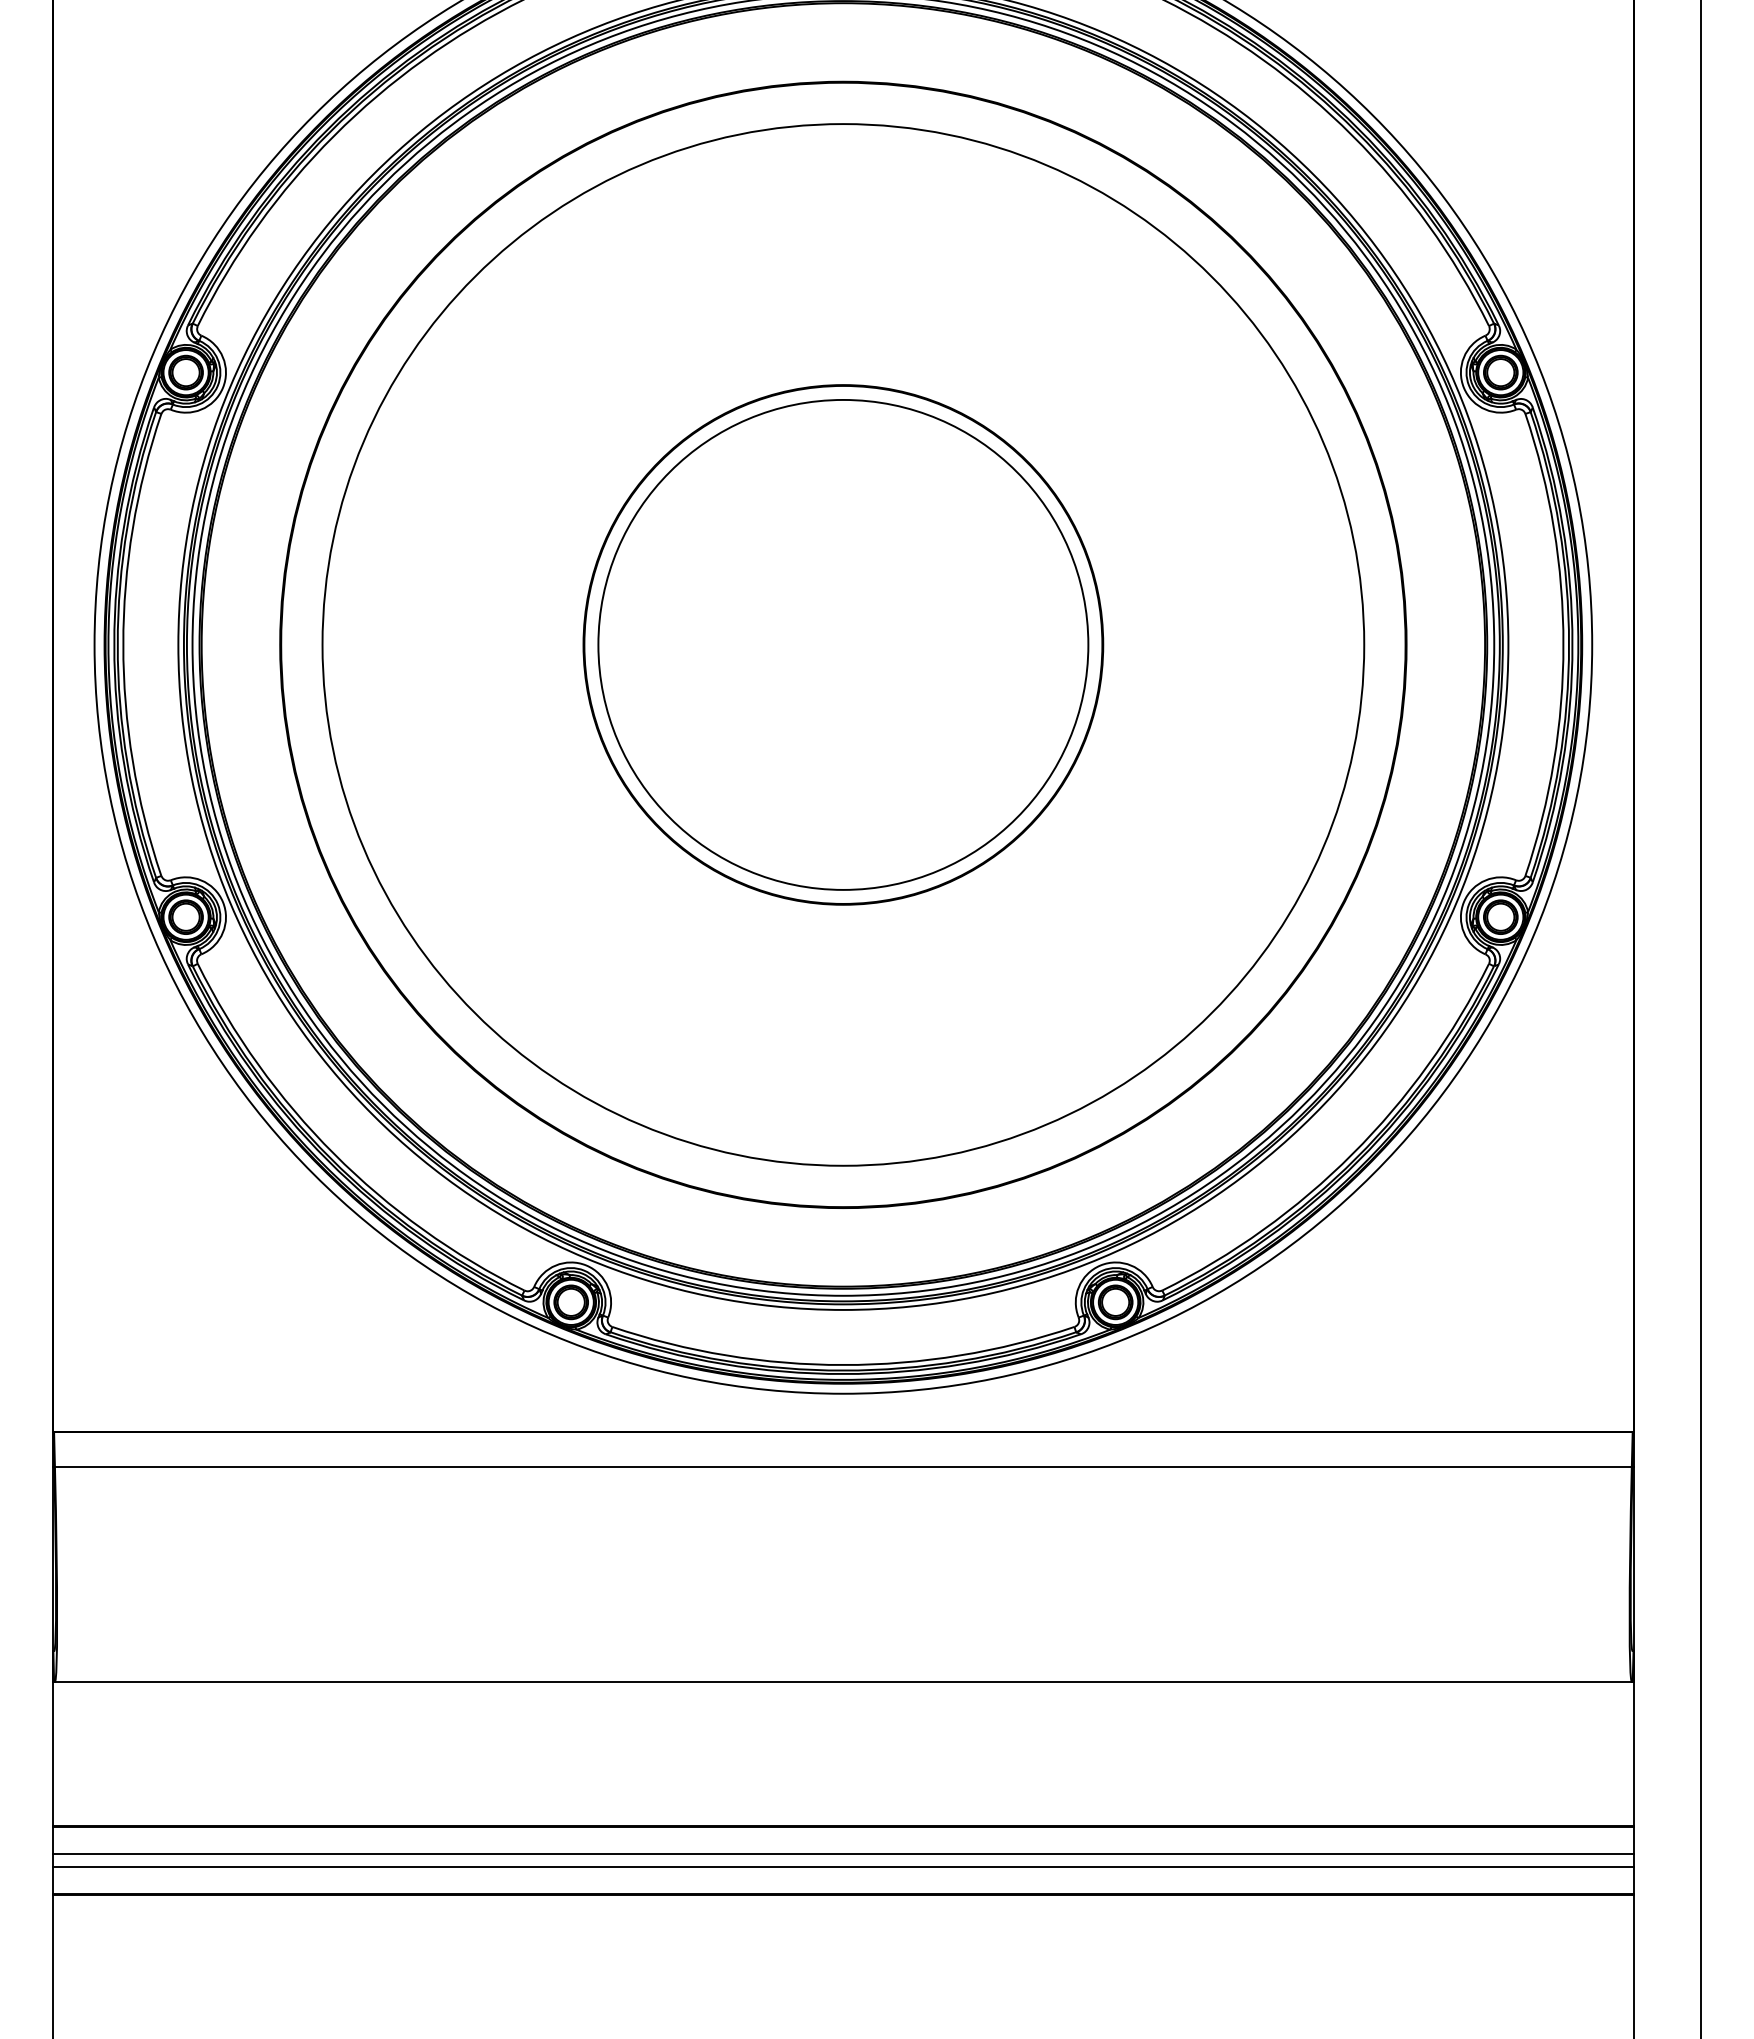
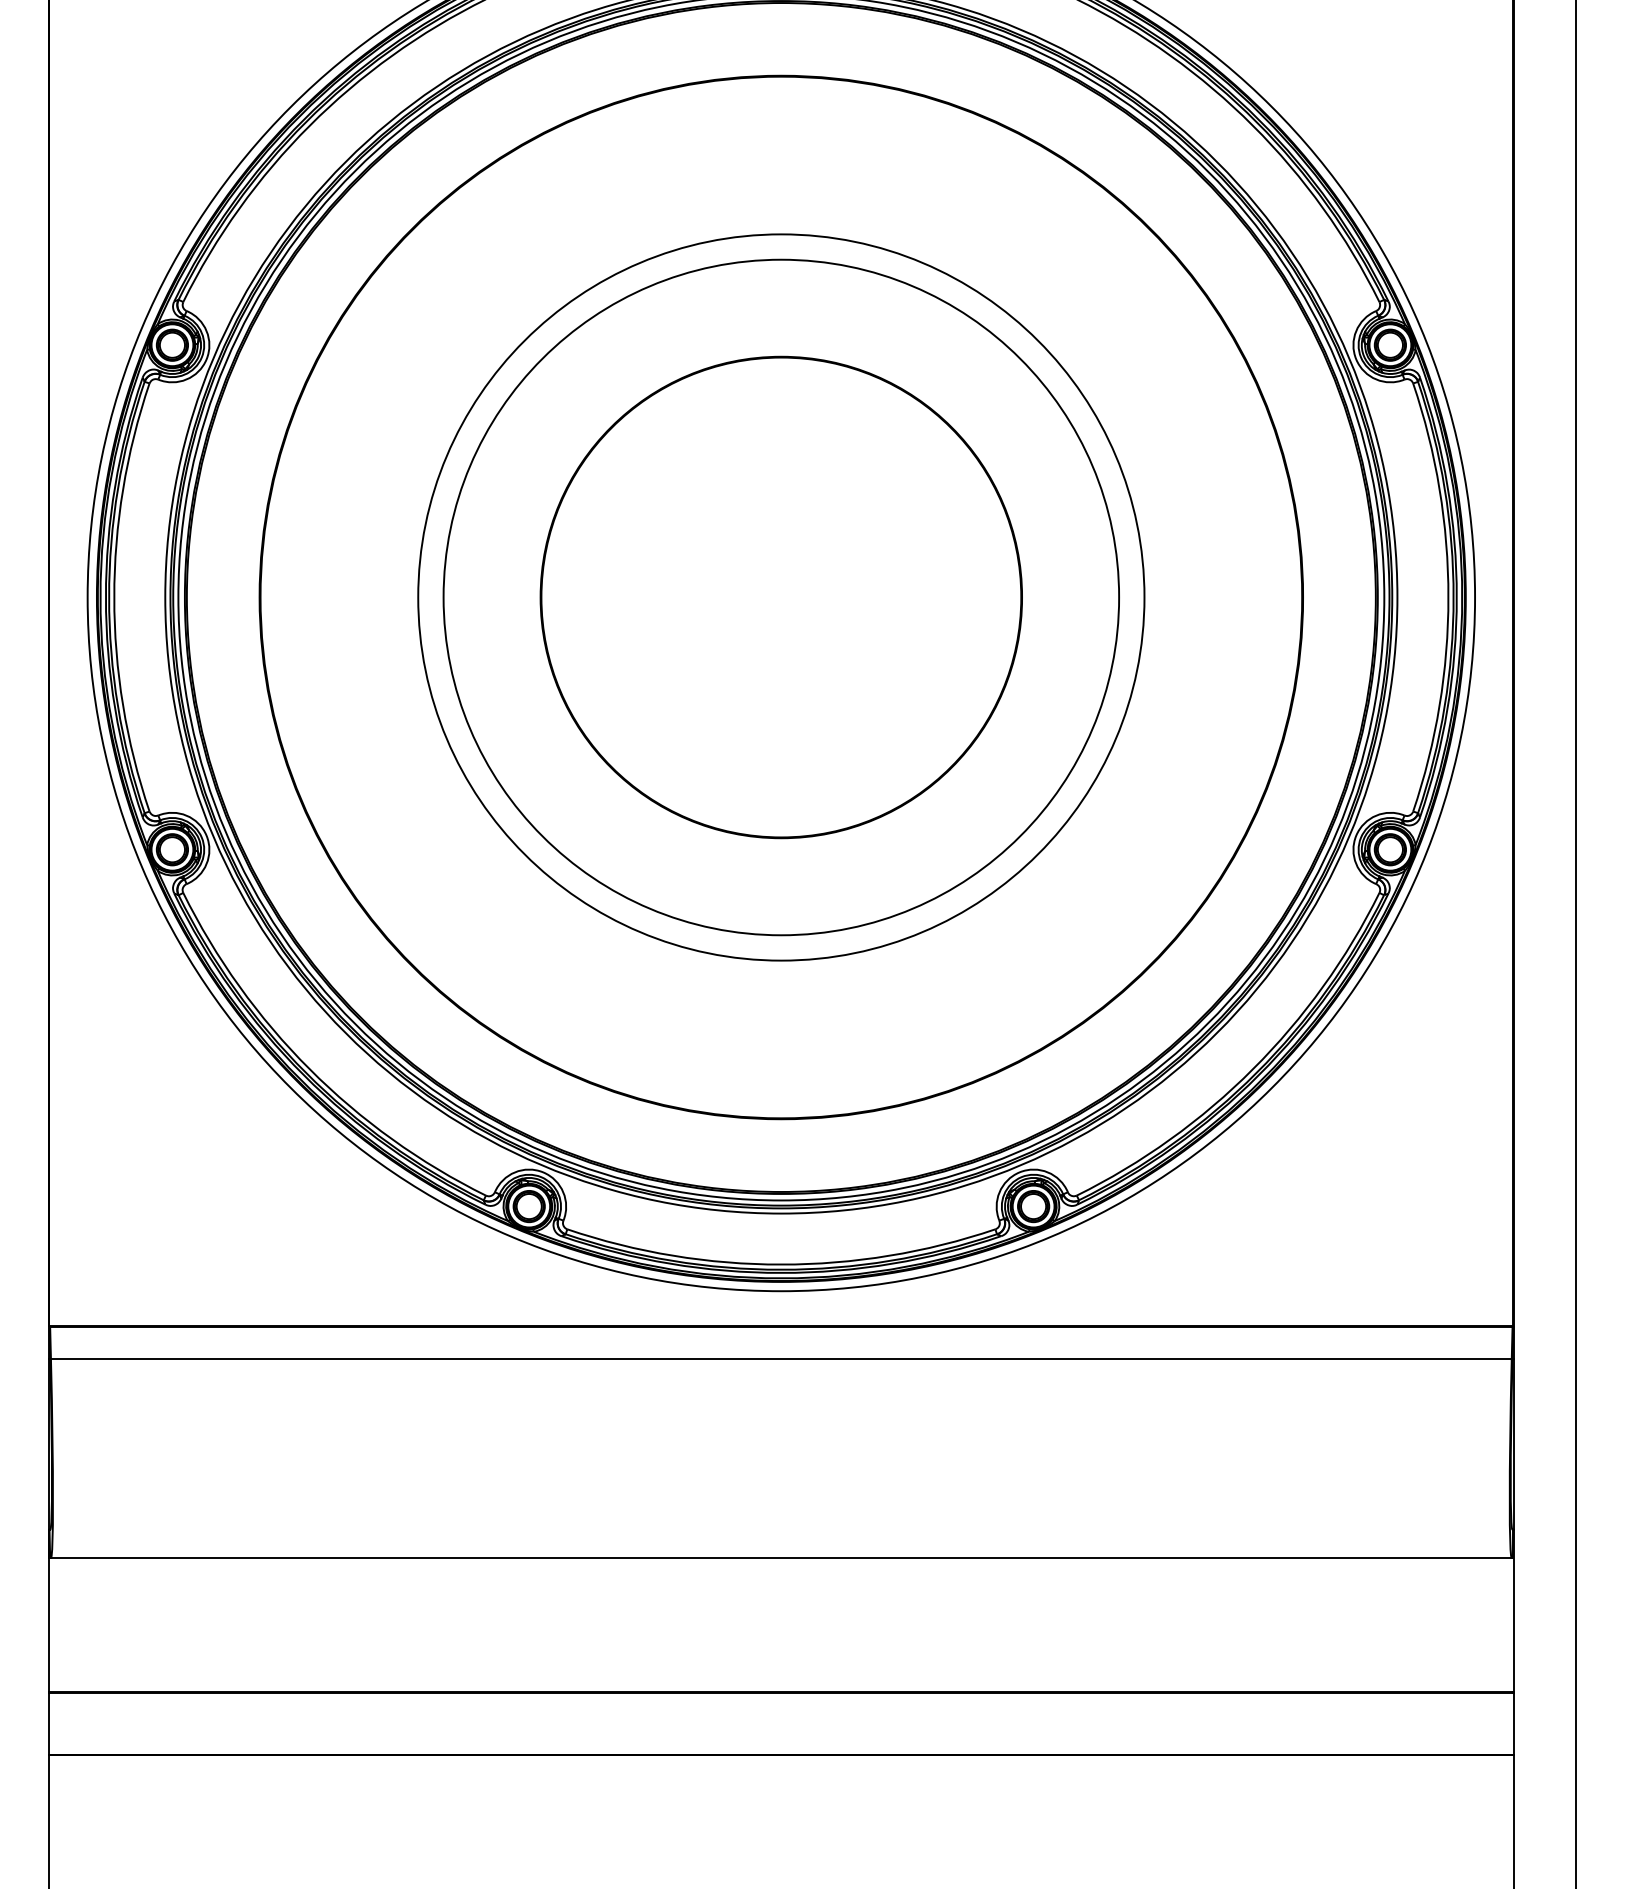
circle: (843, 644) -> (781, 597), size x0.7
circle: (843, 644) -> (781, 597), size x1.6
line: (843, 1854) -> (781, 1718), removed
line: (843, 1866) -> (781, 1729), removed

